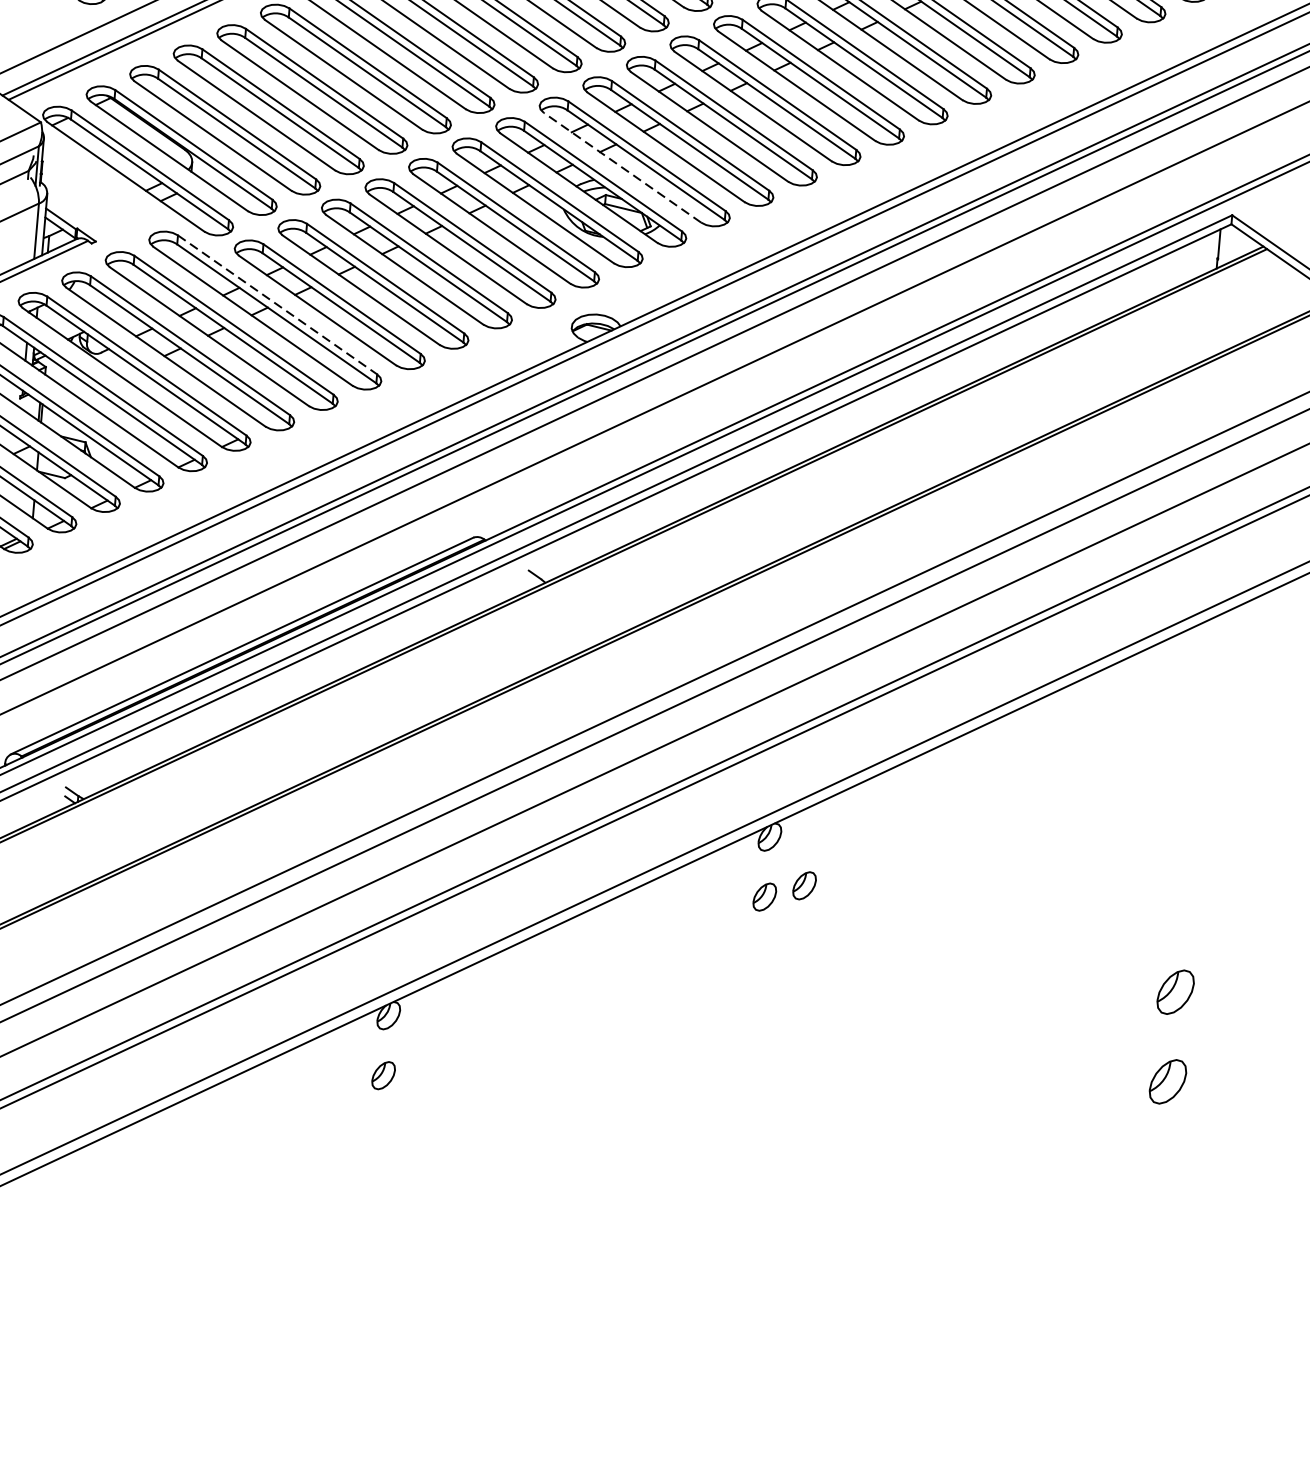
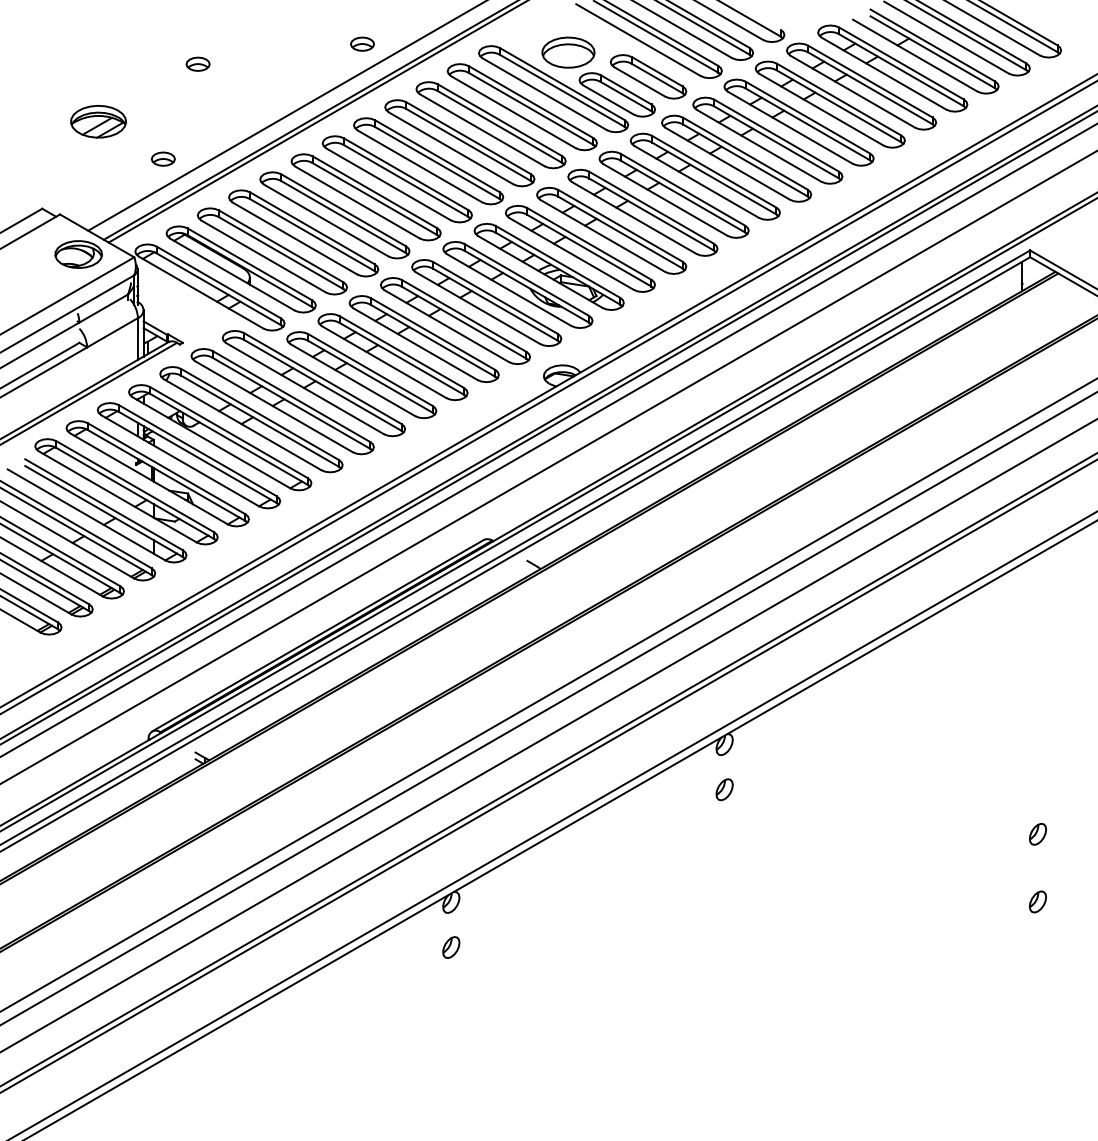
line: (622, 167) -> (571, 253), dashed -> solid
line: (278, 304) -> (323, 378), dashed -> solid
part: (804, 885) -> (753, 778), removed
part: (1176, 990) -> (1038, 833), size x0.62
part: (1169, 1081) -> (1038, 901), size x0.62

